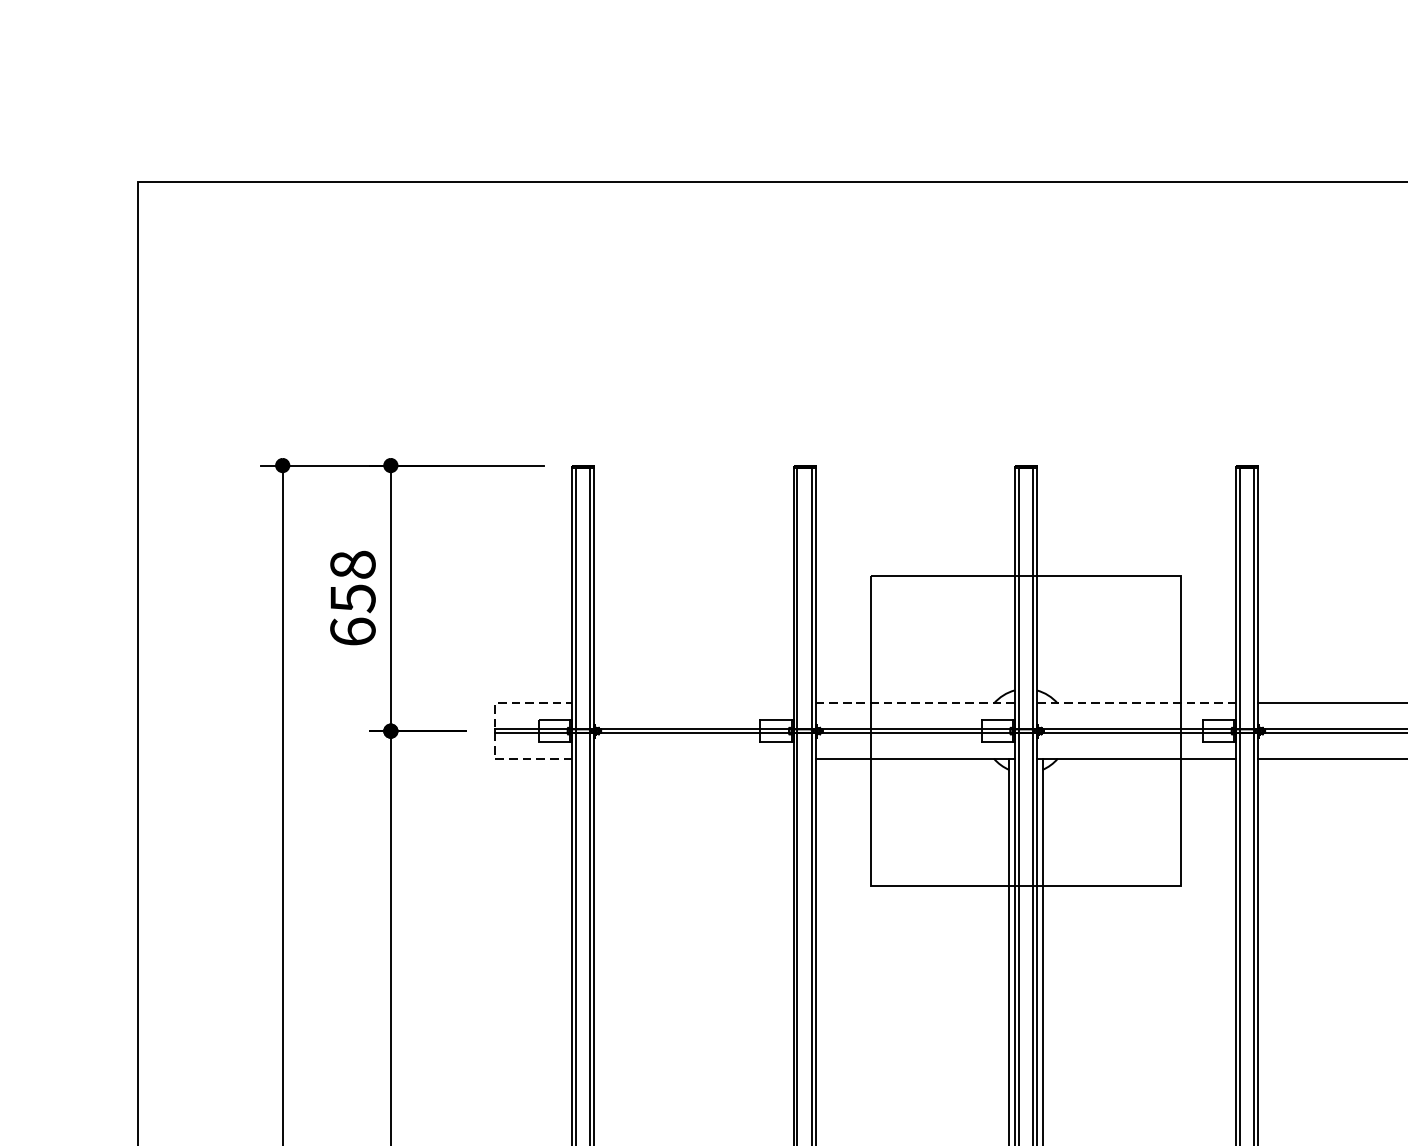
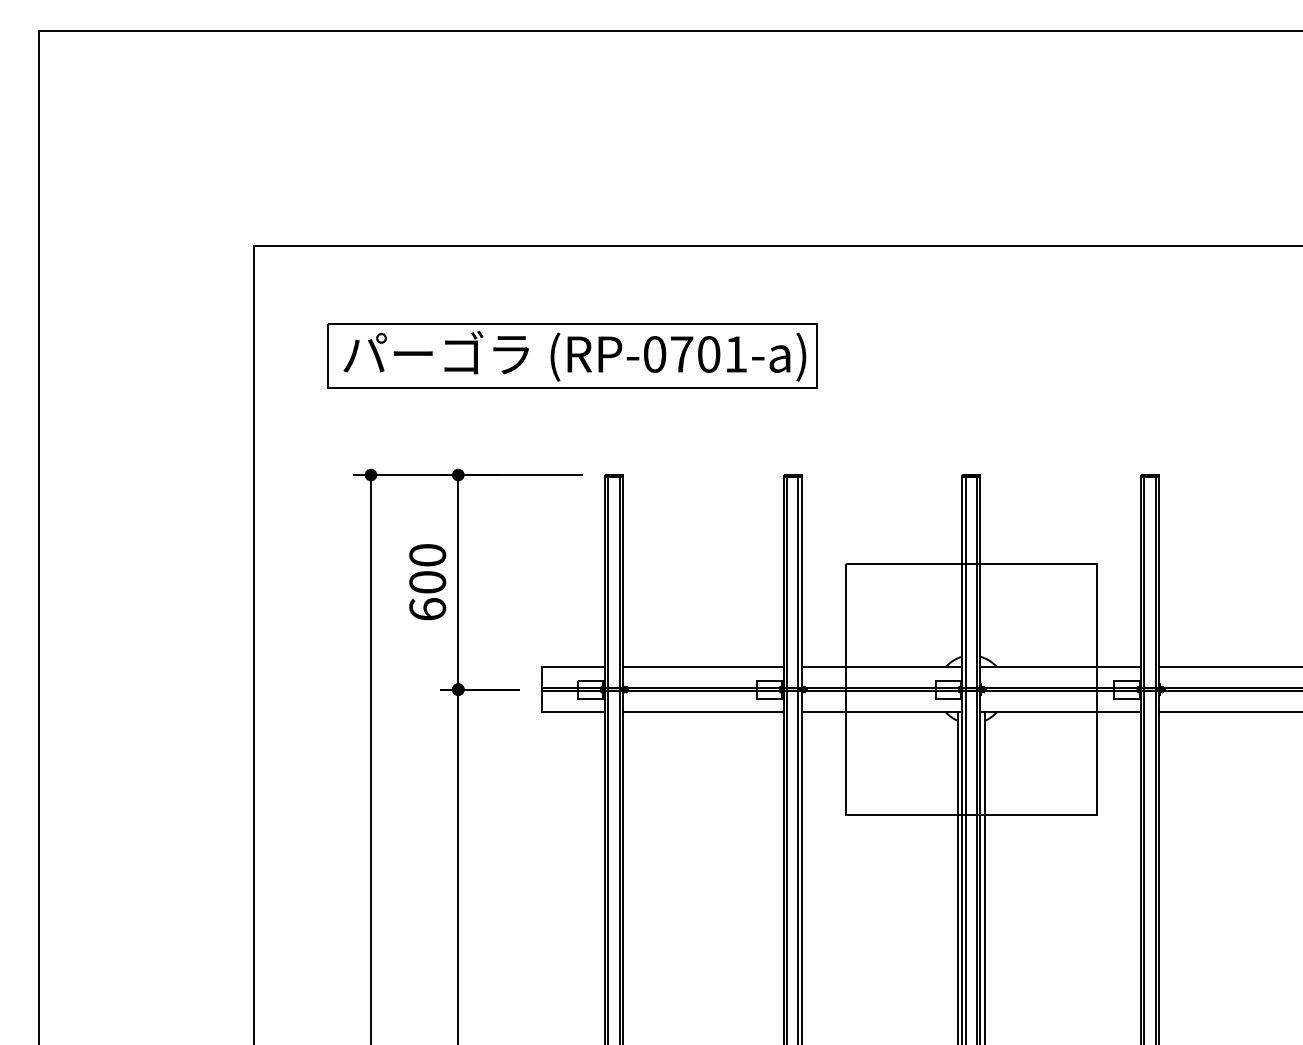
part: (532, 317) -> (572, 355), added
text: (352, 582) -> (427, 569), 658 -> 600
line: (693, 703) -> (702, 667), added
line: (915, 703) -> (882, 667), dashed -> solid
line: (1137, 703) -> (1061, 667), dashed -> solid
line: (495, 731) -> (542, 689), dashed -> solid
line: (693, 758) -> (702, 711), added

